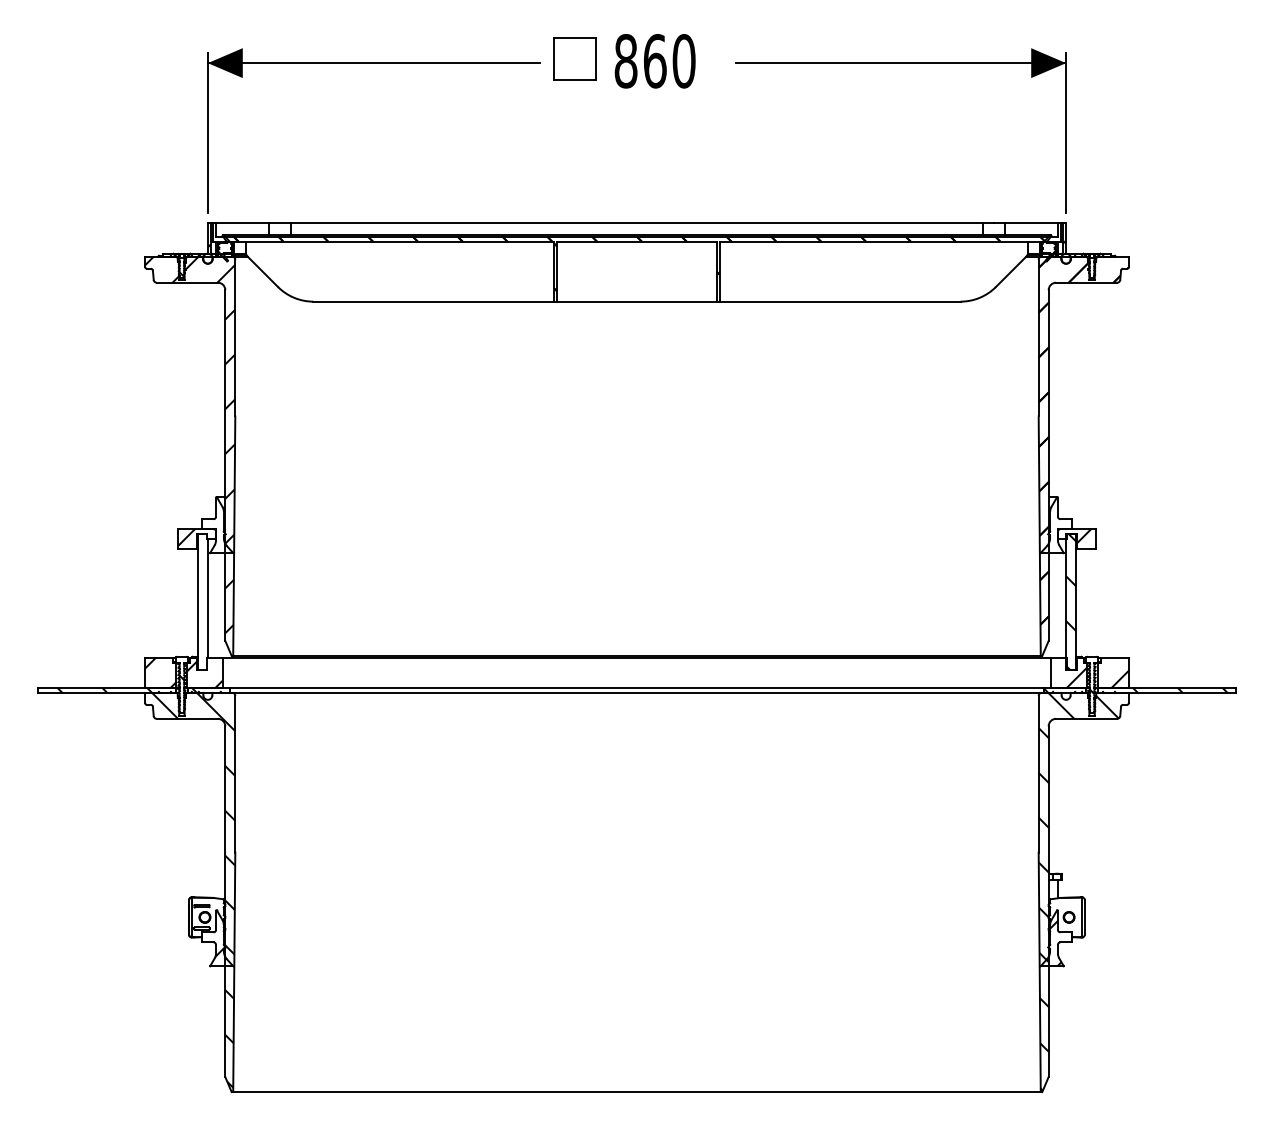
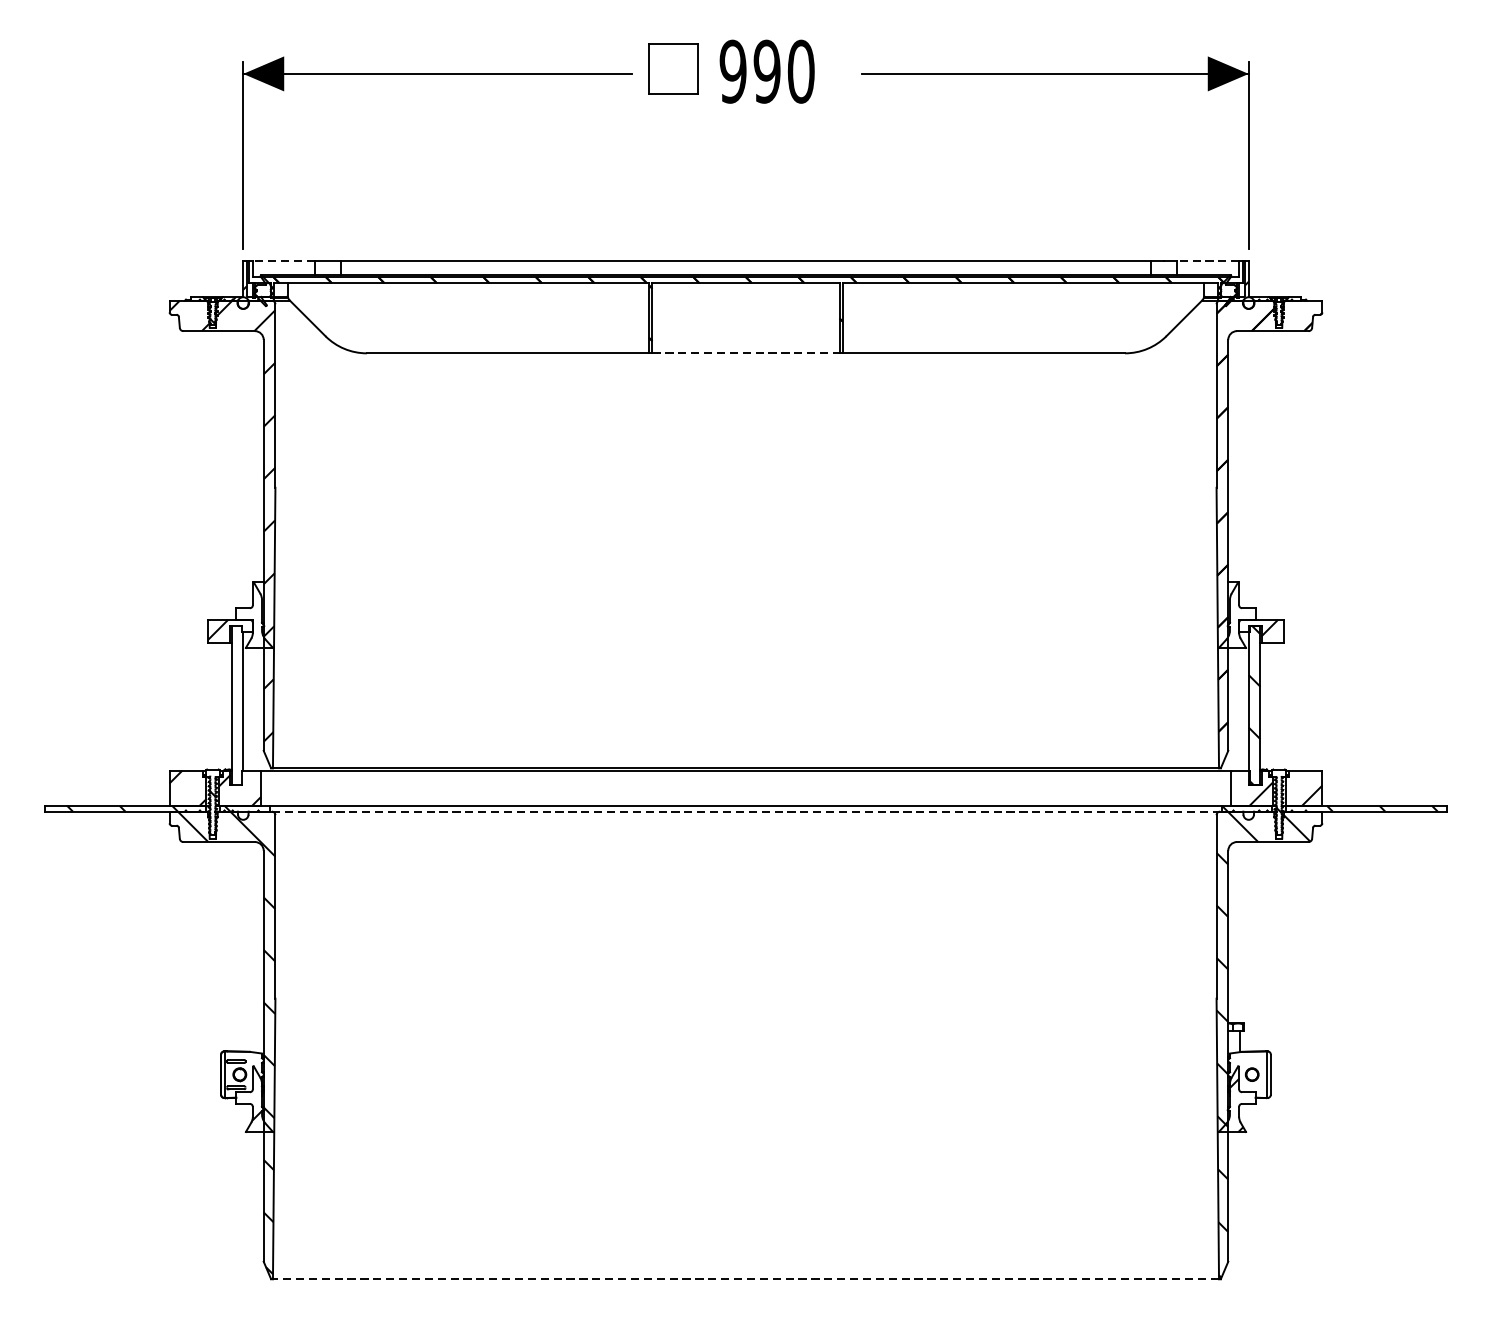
text: (640, 61) -> (750, 71), 860 -> 990
line: (242, 222) -> (283, 260), solid -> dashed
line: (1031, 222) -> (1208, 260), solid -> dashed
line: (637, 301) -> (746, 353), solid -> dashed
line: (637, 692) -> (746, 811), solid -> dashed
line: (636, 1092) -> (745, 1279), solid -> dashed

